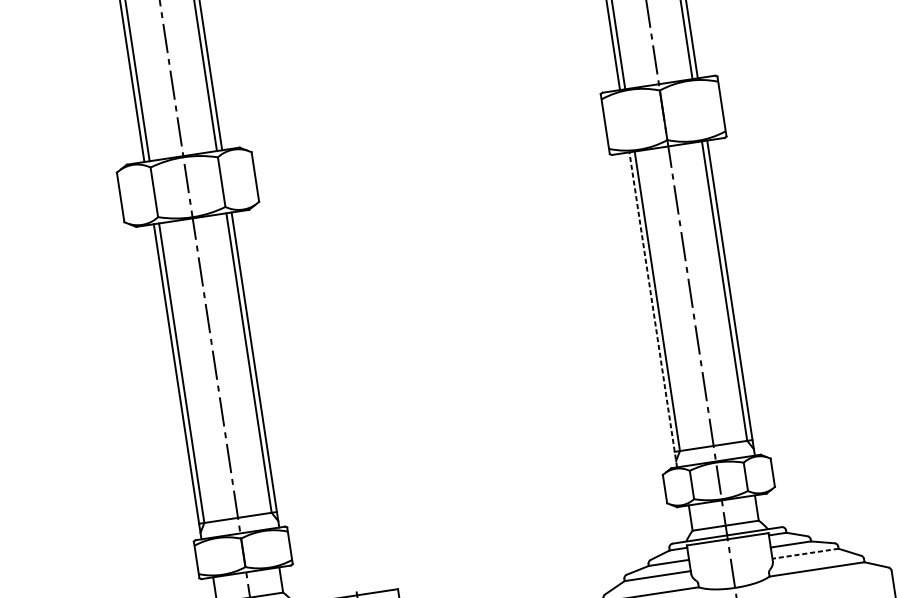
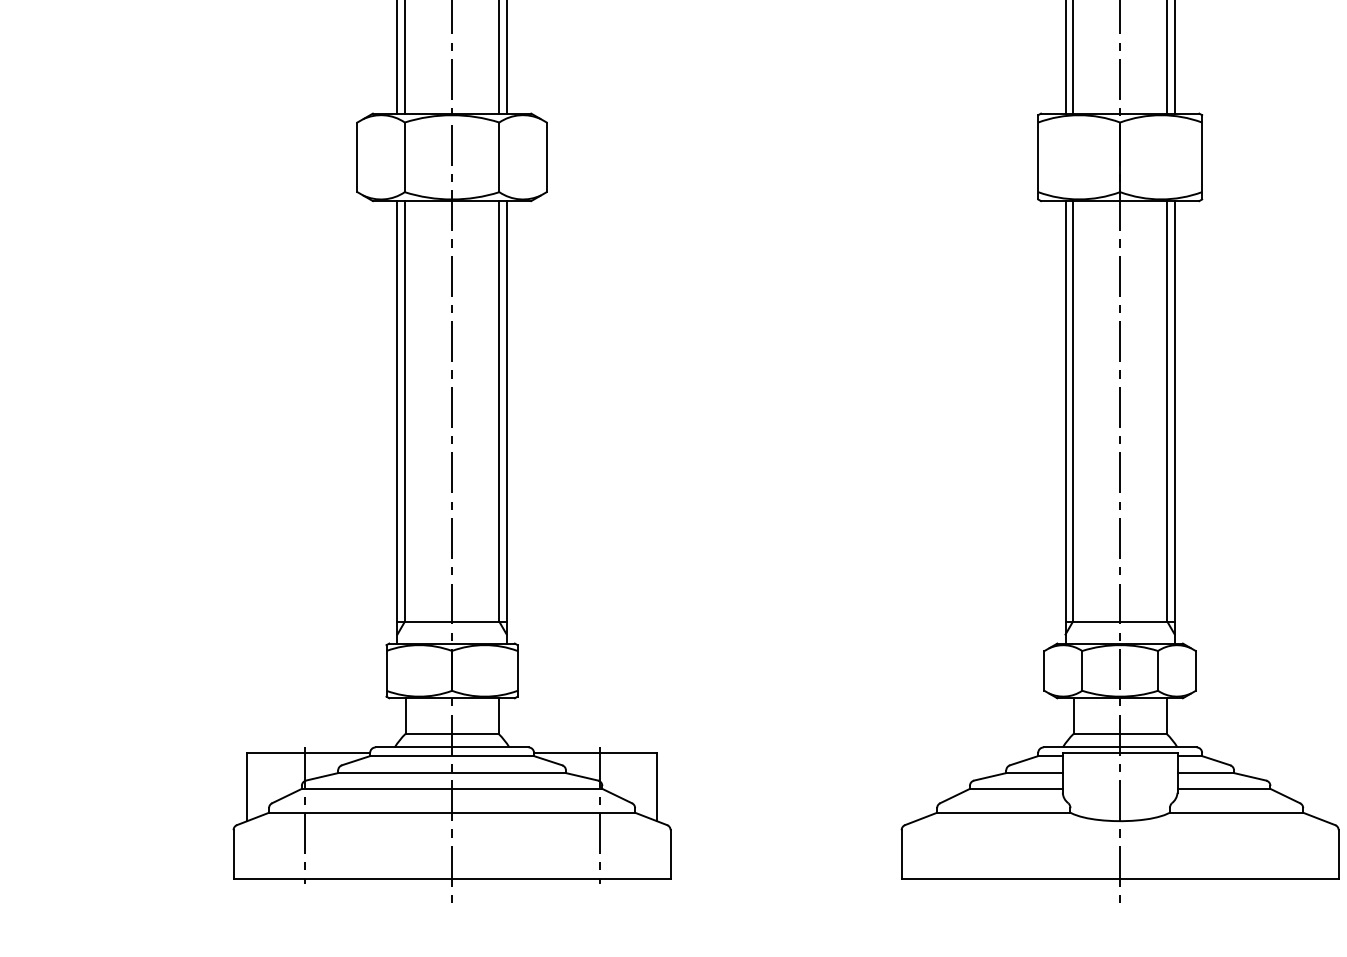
line: (653, 309) -> (1065, 421), dashed -> solid
line: (805, 553) -> (1223, 788), dashed -> solid

